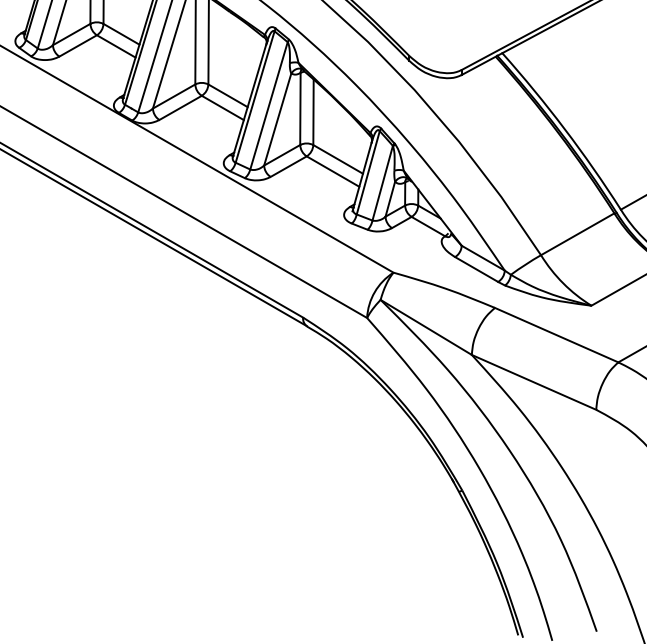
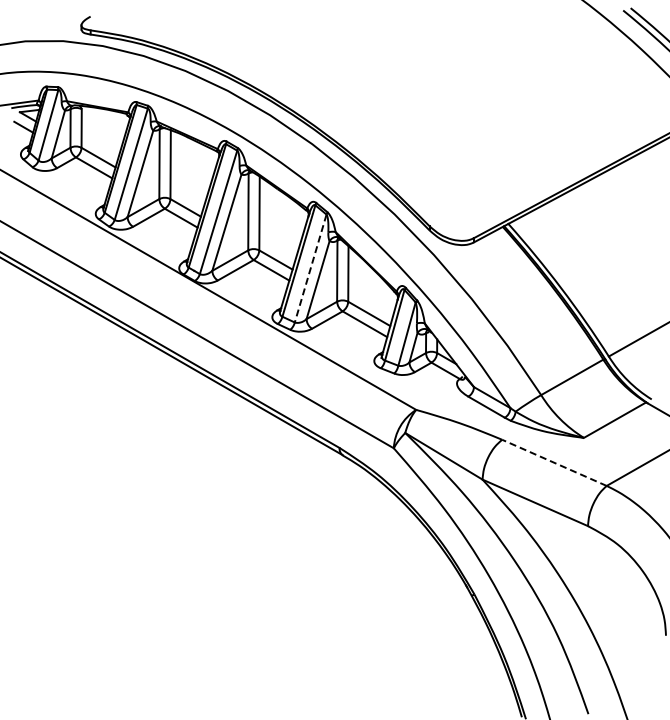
line: (268, 106) -> (310, 269), solid -> dashed
line: (556, 334) -> (554, 462), solid -> dashed

